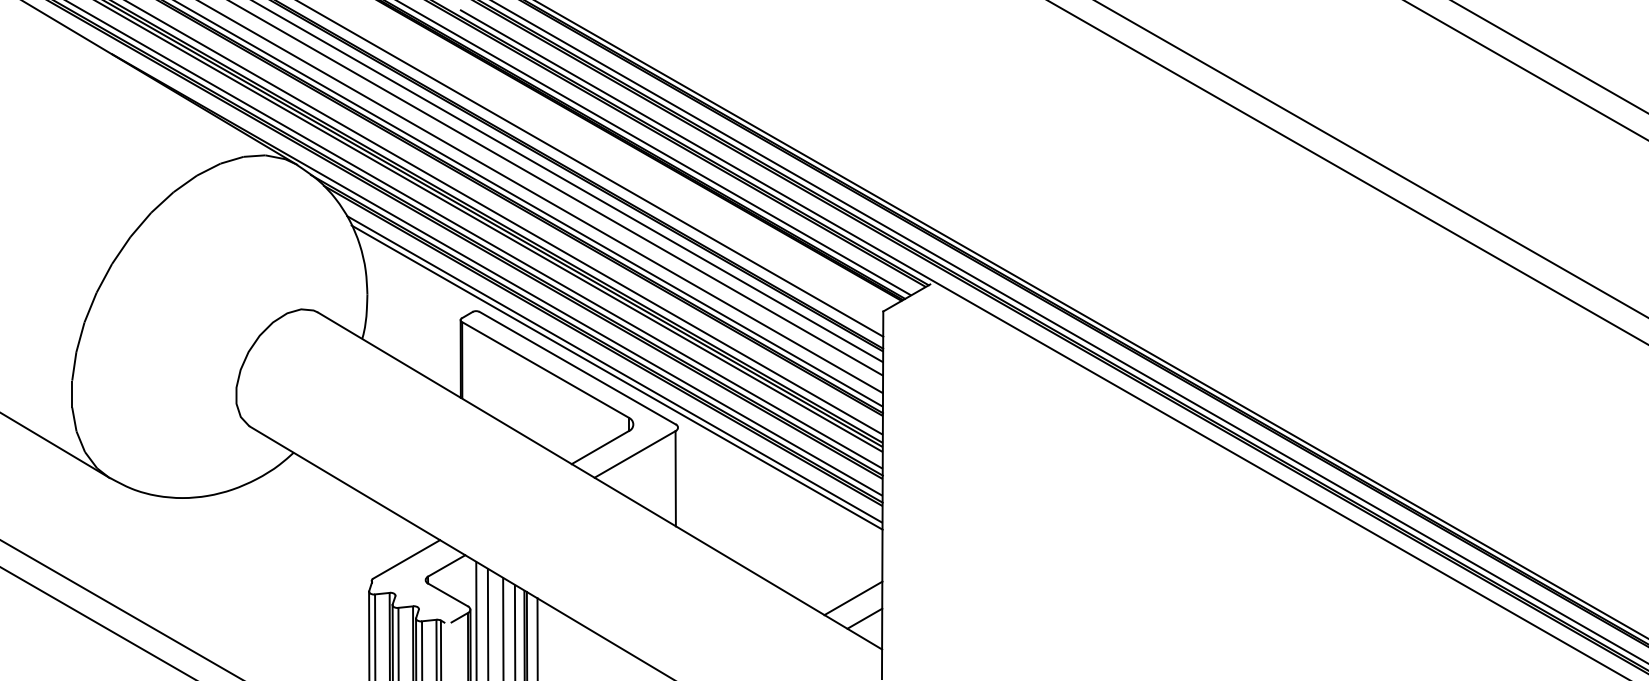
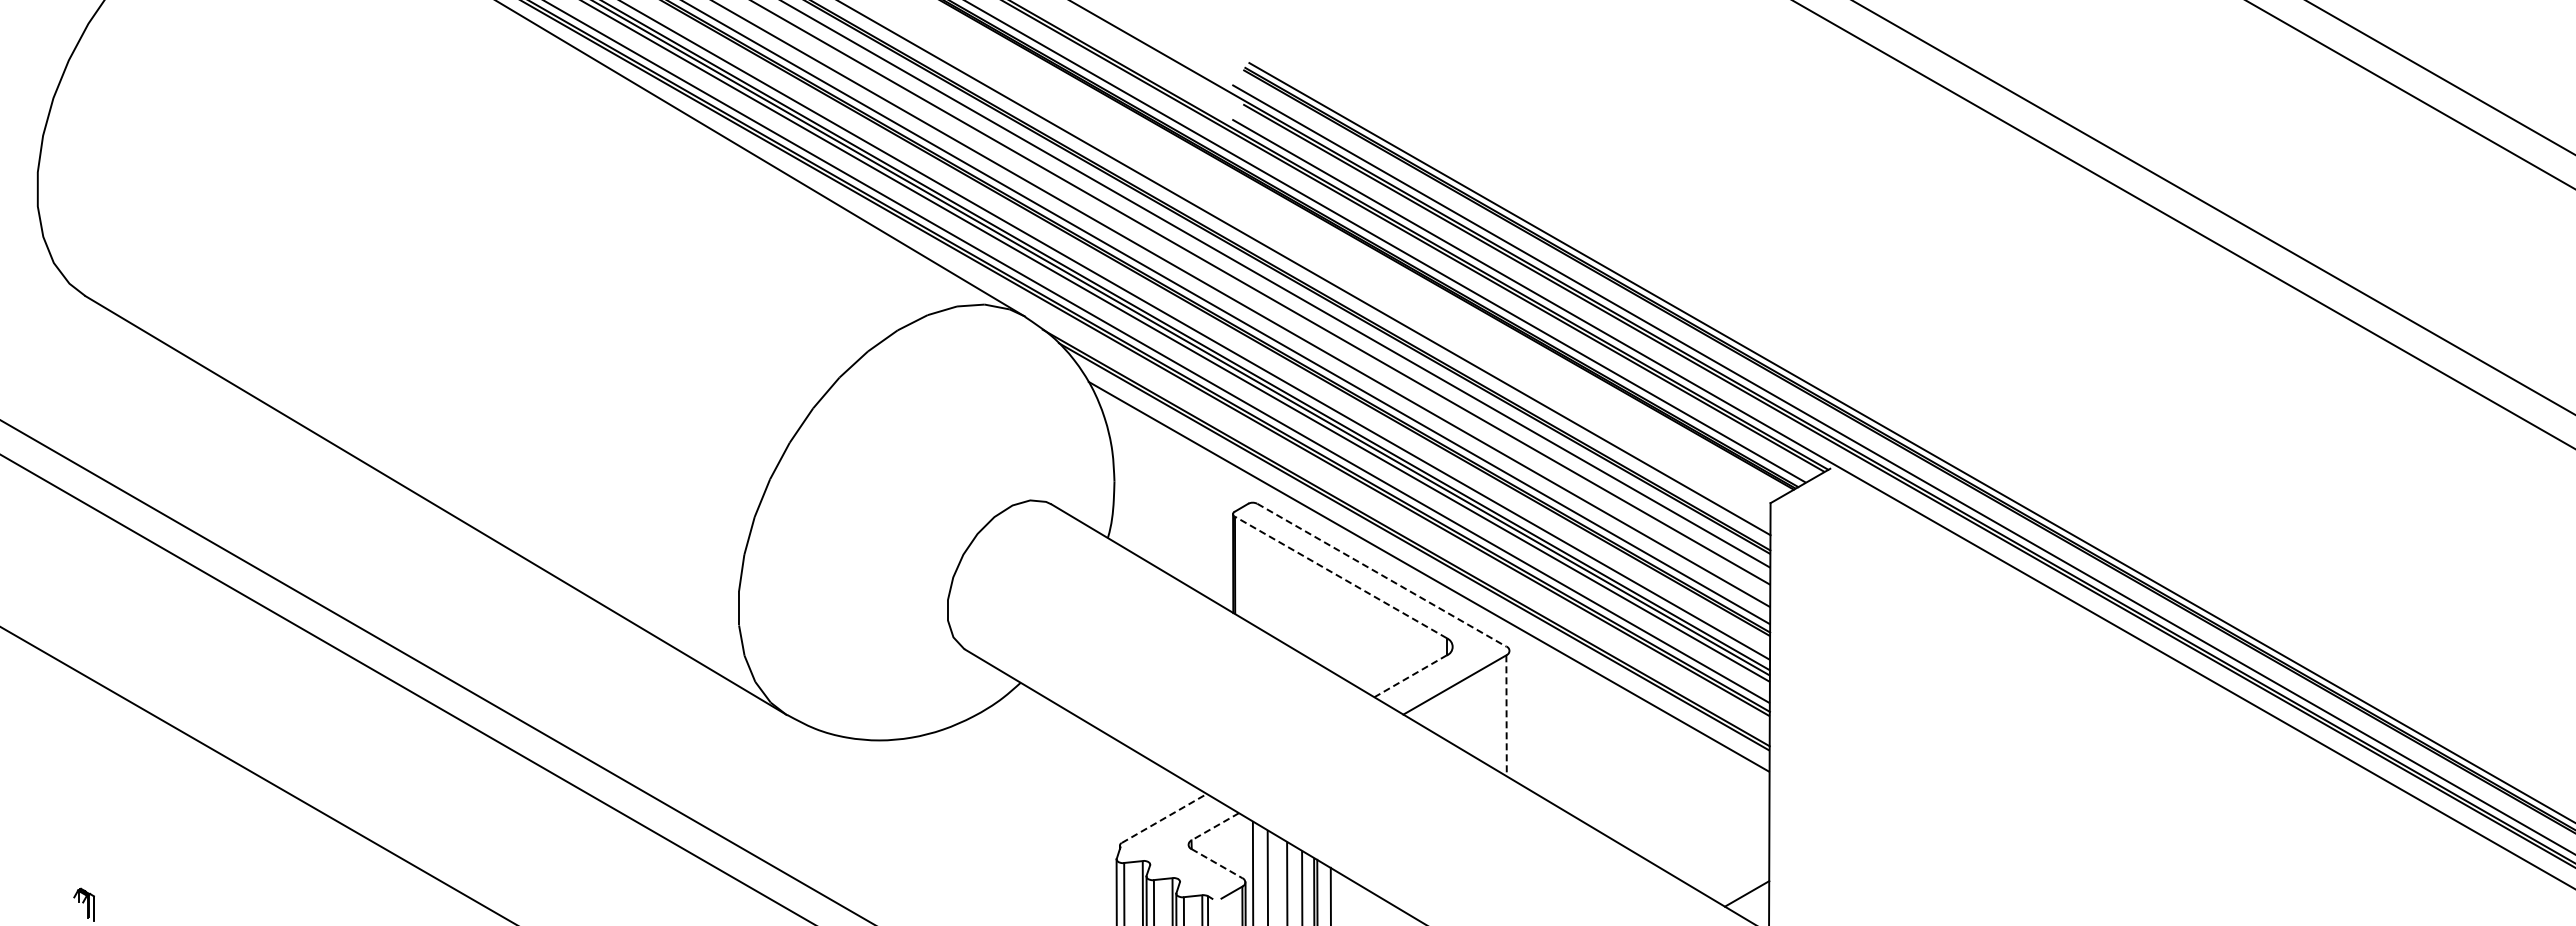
line: (496, 274) -> (1278, 456), removed
line: (577, 368) -> (1381, 575), solid -> dashed
line: (545, 369) -> (1340, 577), solid -> dashed
line: (616, 377) -> (1431, 586), removed
line: (600, 447) -> (1410, 676), solid -> dashed
line: (675, 478) -> (1506, 715), solid -> dashed
line: (406, 559) -> (1164, 818), solid -> dashed
line: (446, 566) -> (1214, 827), solid -> dashed
line: (448, 594) -> (1217, 863), solid -> dashed
line: (853, 597) -> (1732, 867), removed

